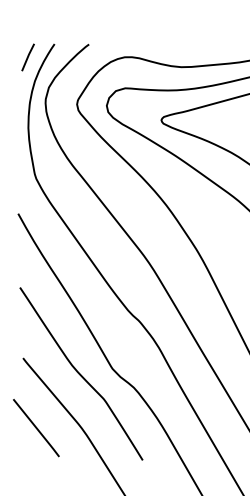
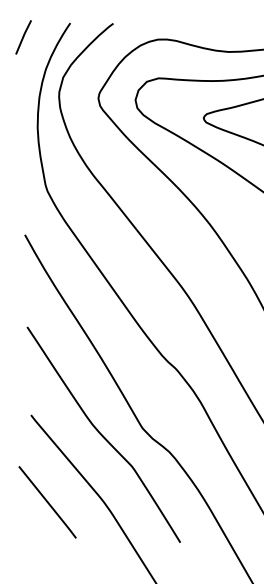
line: (27, 57) -> (22, 37), moved

